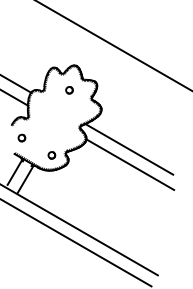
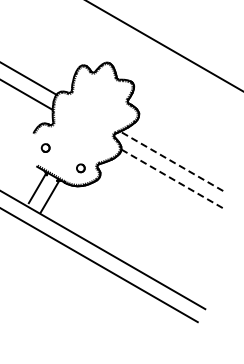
part: (69, 89) -> (101, 91), removed
line: (129, 149) -> (171, 161), solid -> dashed
line: (130, 164) -> (173, 179), solid -> dashed

